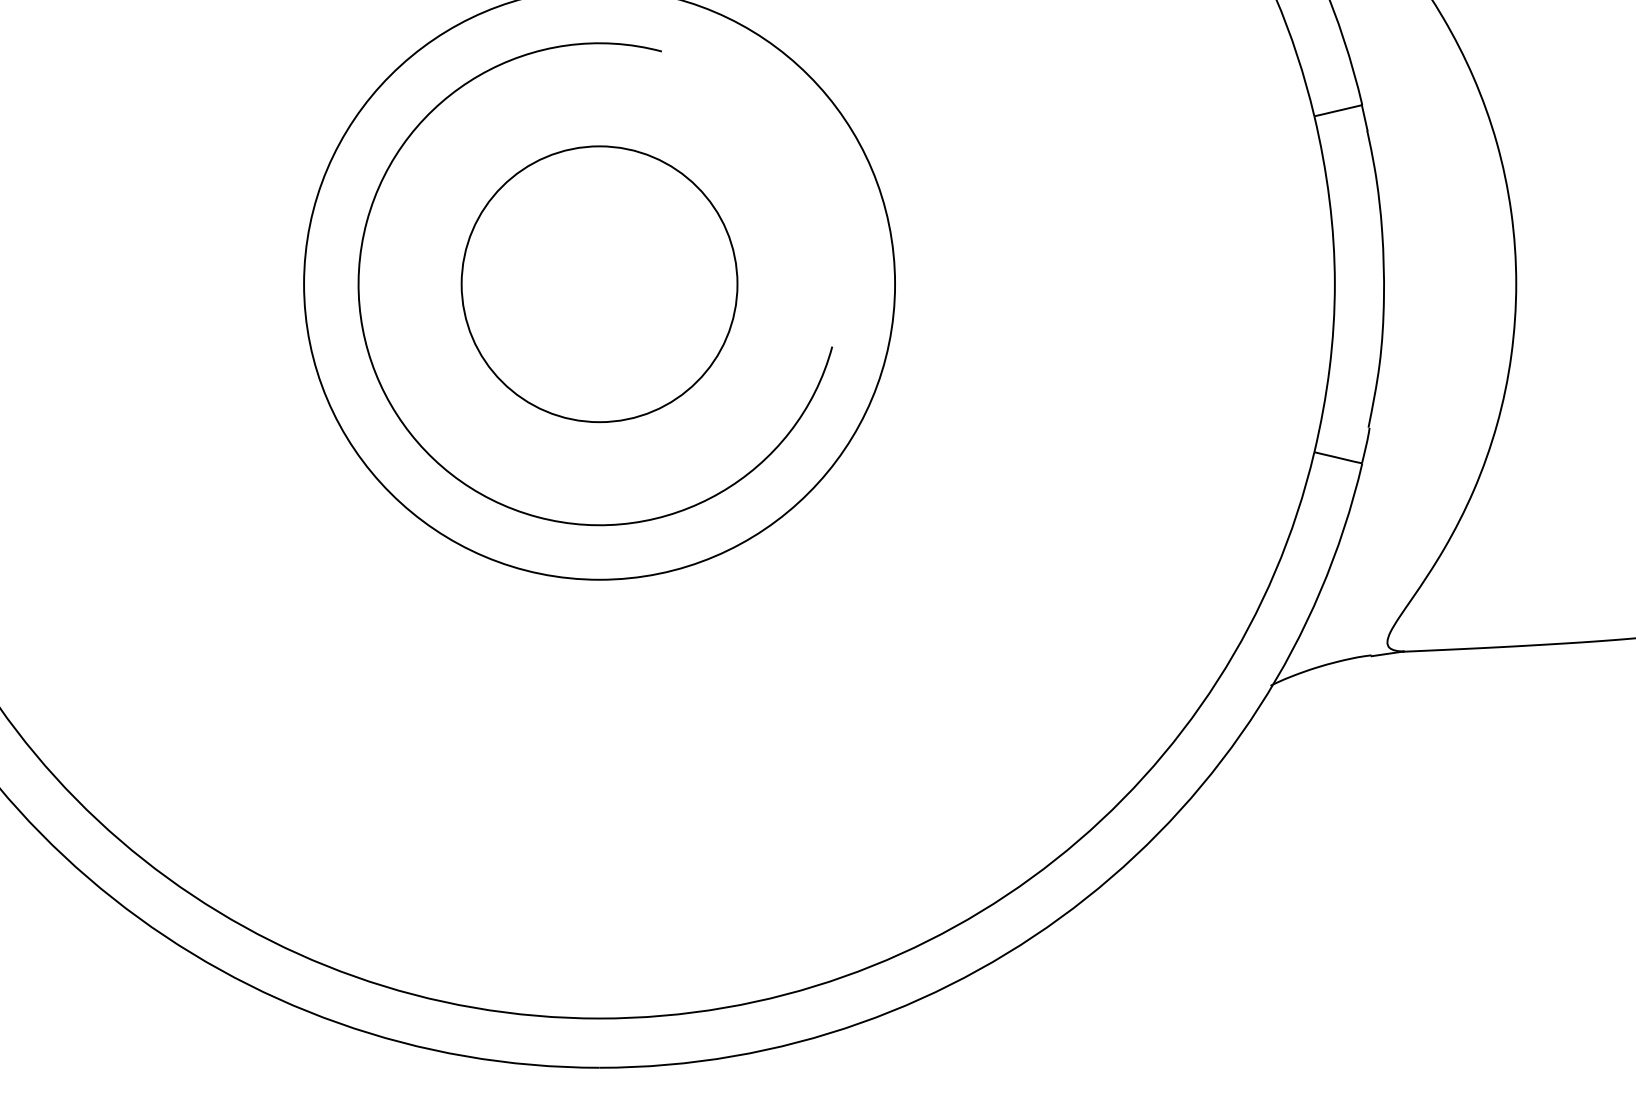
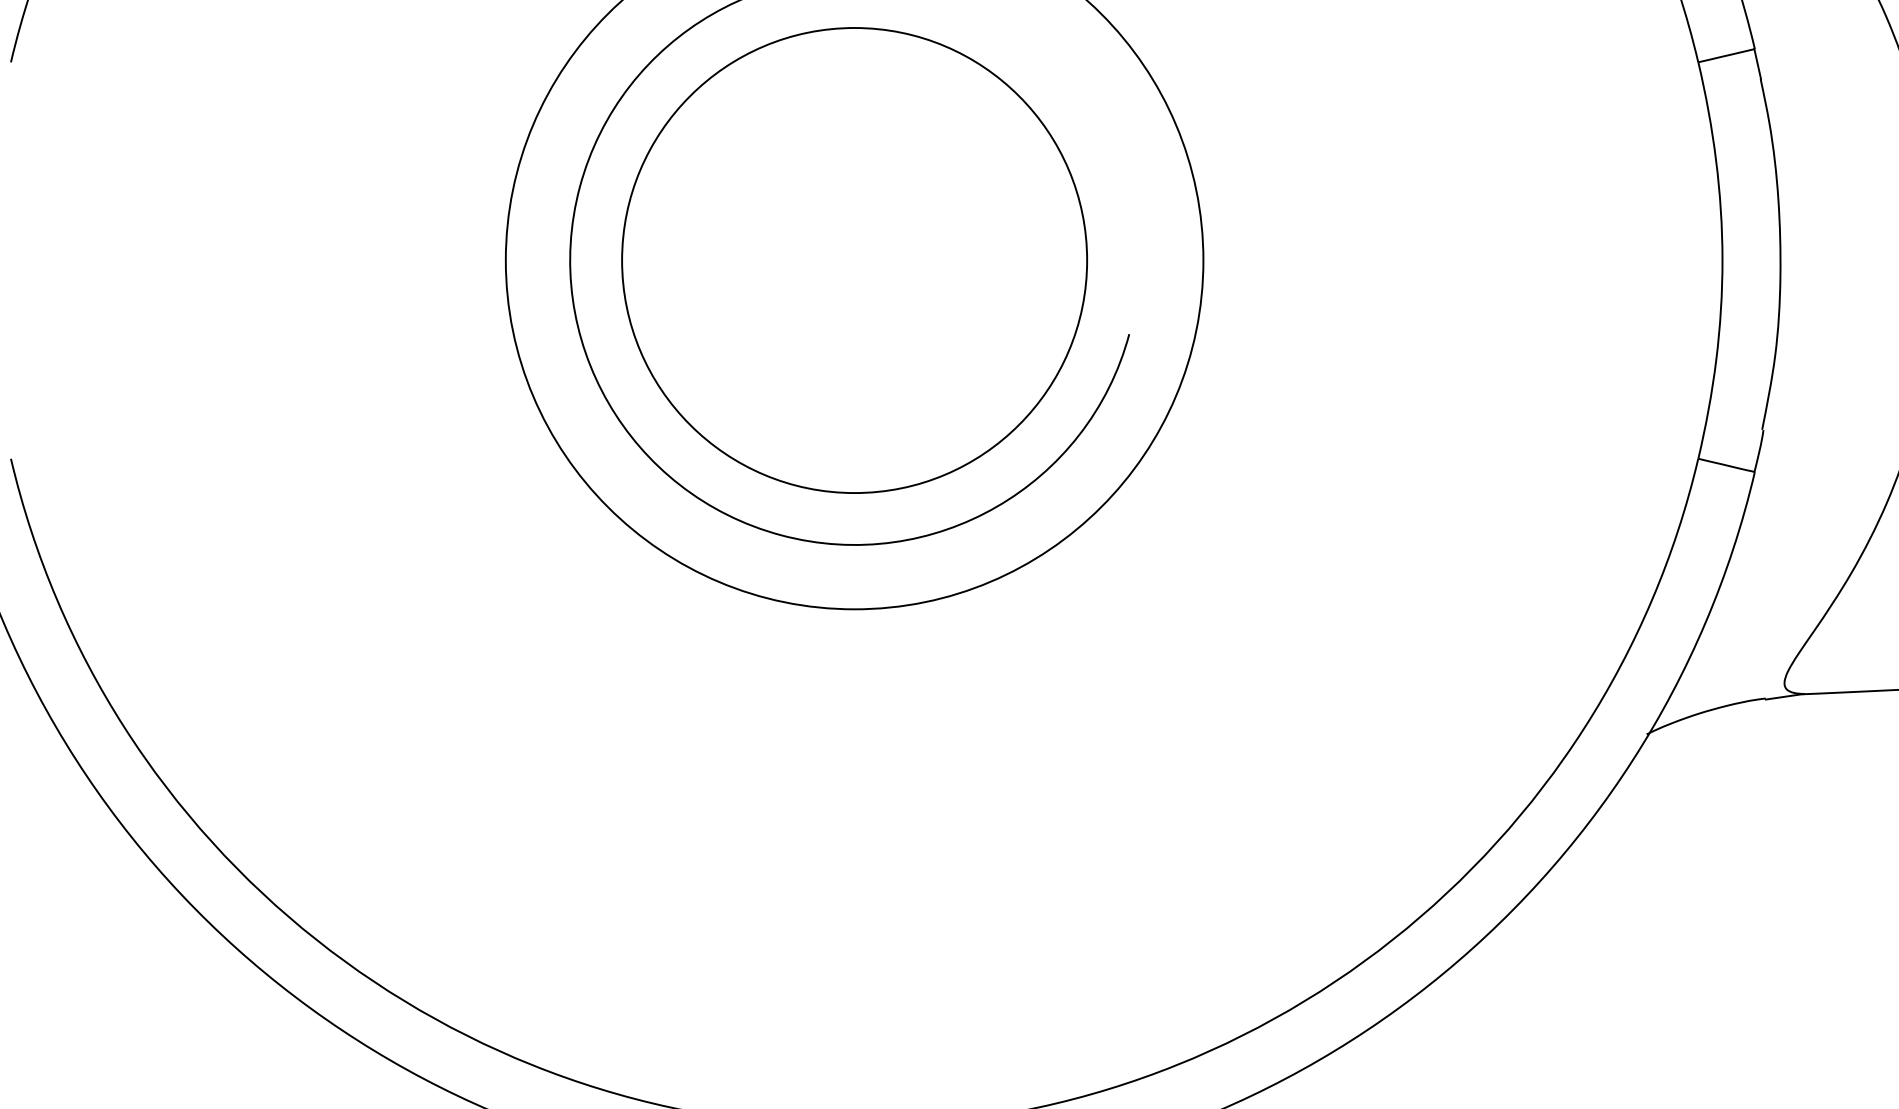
circle: (599, 284) -> (854, 260), size x1.43

